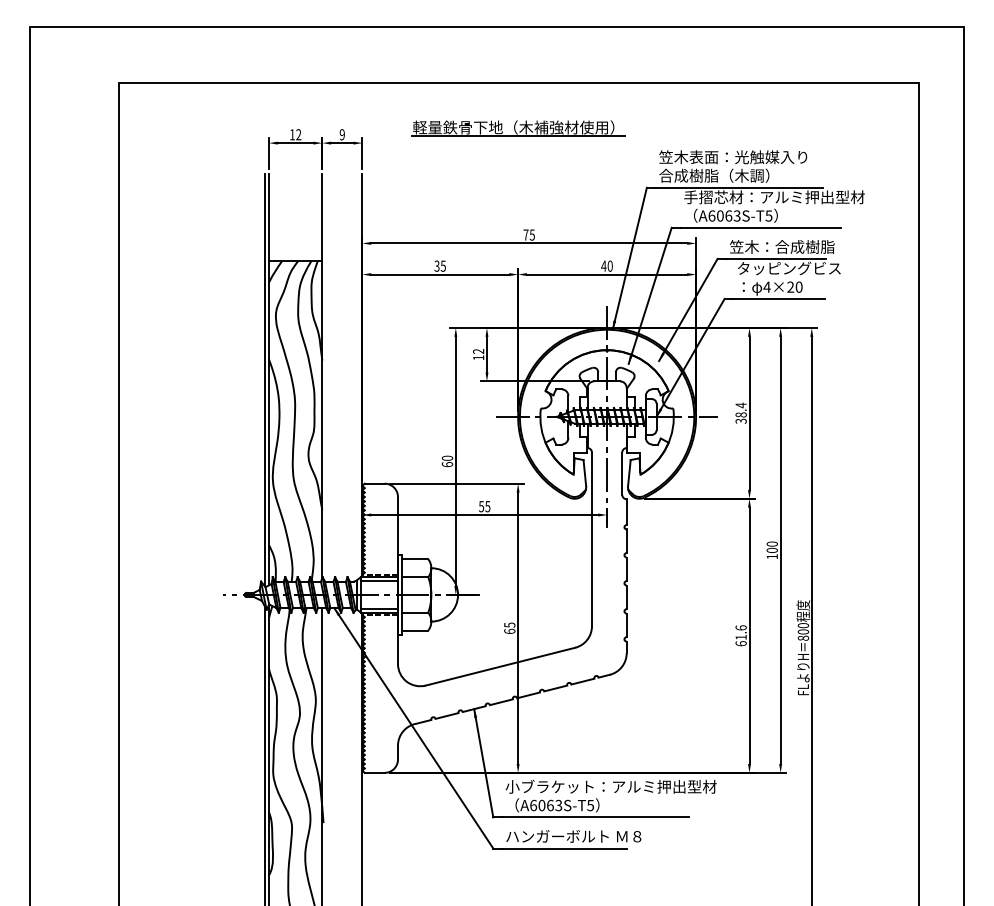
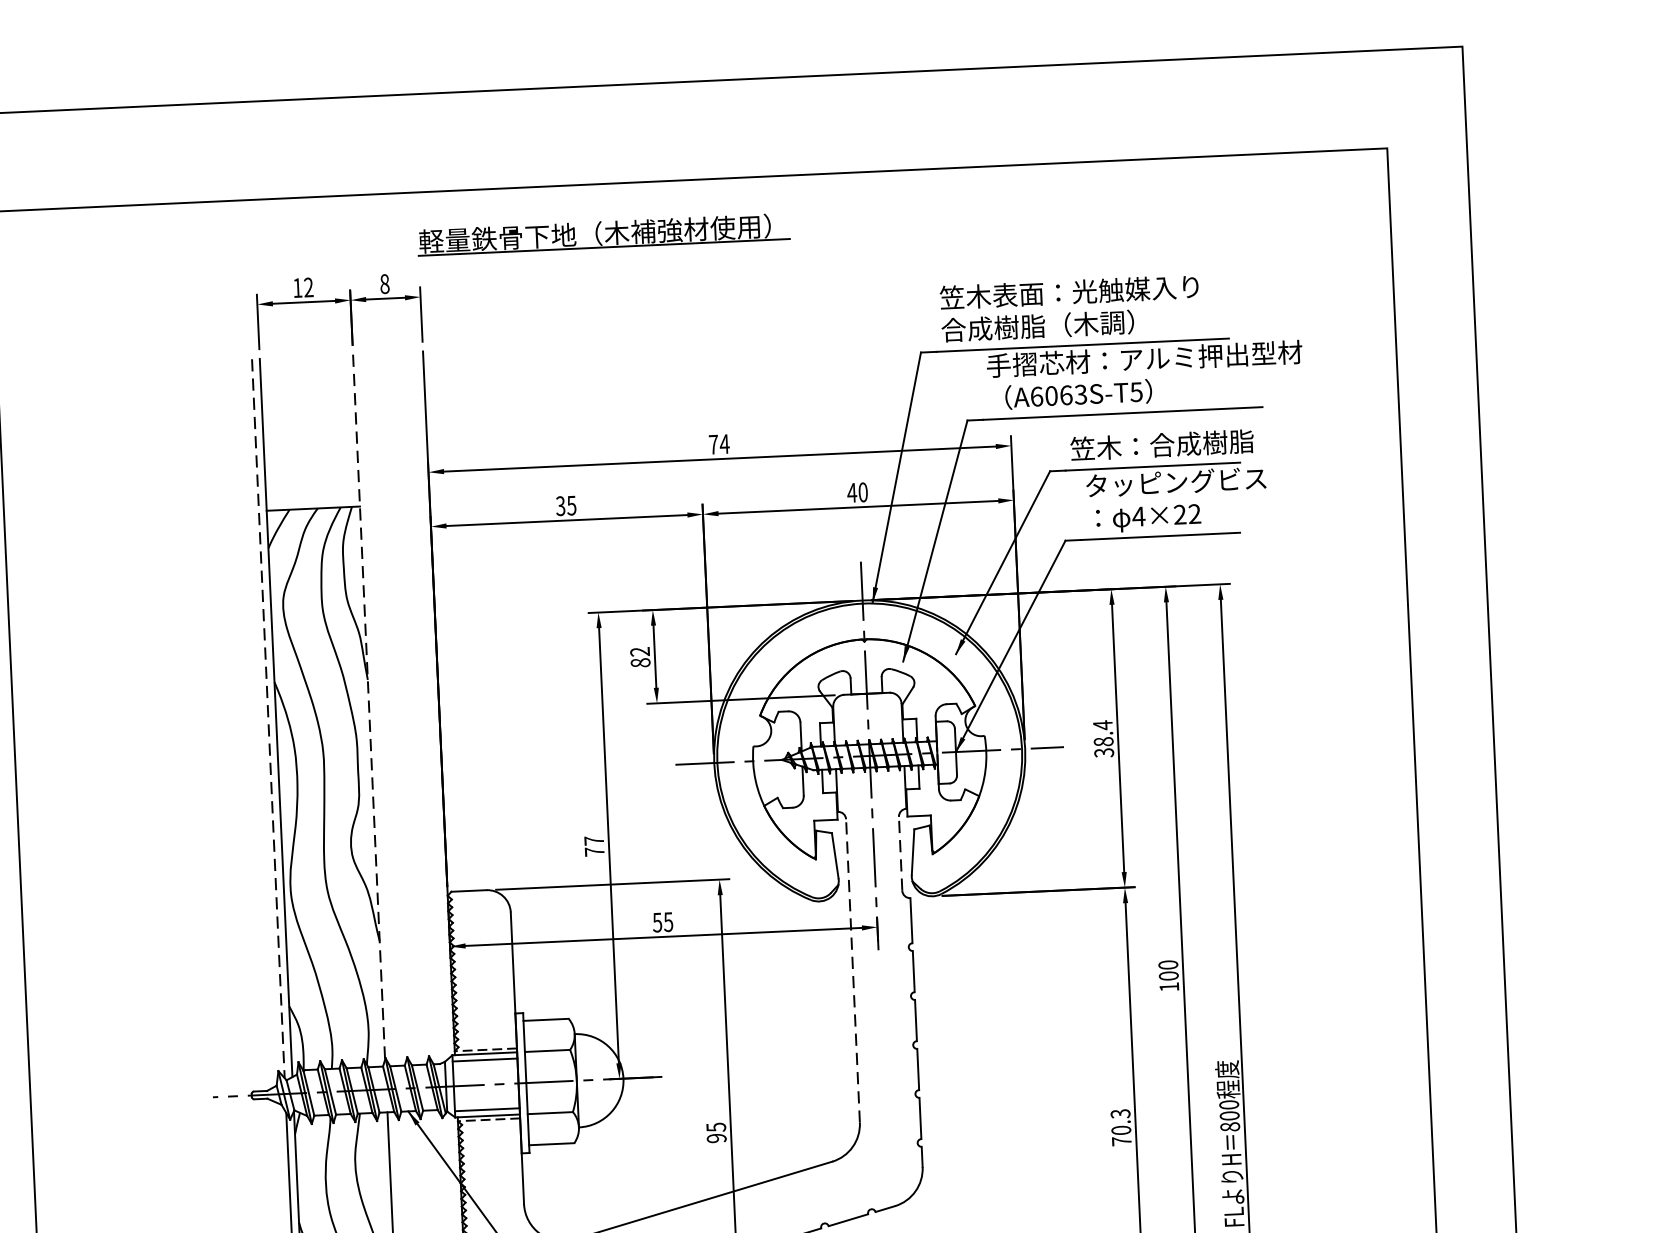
part: (518, 128) -> (603, 235), moved
text: (341, 134) -> (383, 283), 9 -> 8
text: (532, 234) -> (724, 443), 75 -> 74
text: (798, 286) -> (1193, 512), 4×20 -> 4×22
text: (478, 357) -> (640, 662), 12 -> 82
line: (322, 376) -> (369, 707), solid -> dashed
line: (264, 380) -> (268, 719), solid -> dashed
text: (447, 461) -> (594, 846), 60 -> 77
line: (622, 473) -> (901, 853), solid -> dashed
line: (591, 539) -> (852, 971), solid -> dashed
text: (509, 631) -> (716, 1138), 65 -> 95
text: (740, 635) -> (1120, 1127), 61.6 -> 70.3

